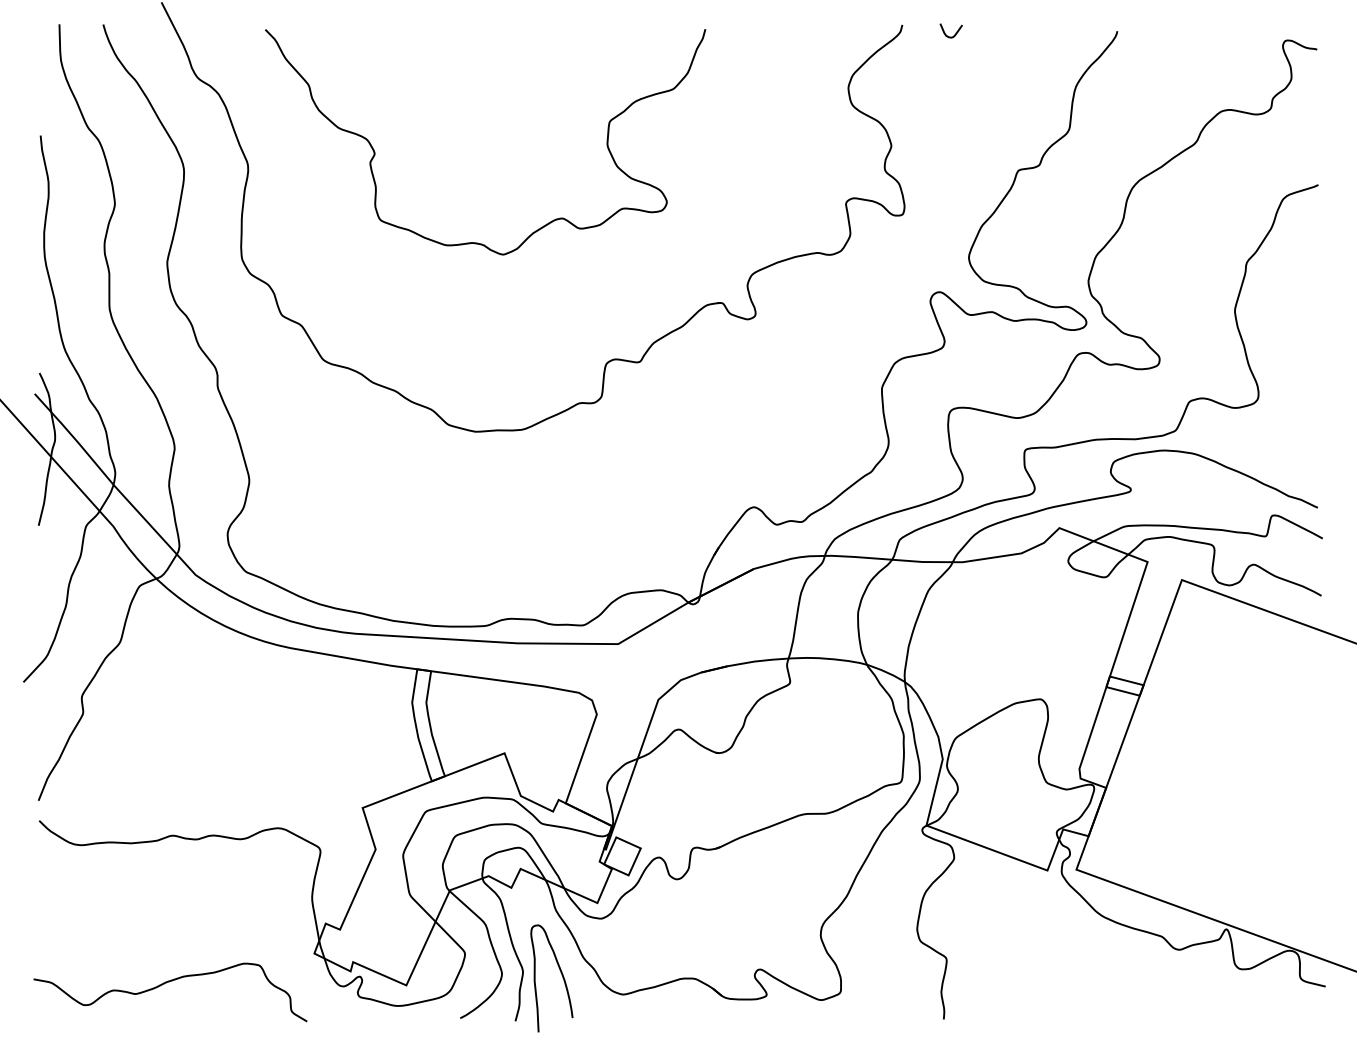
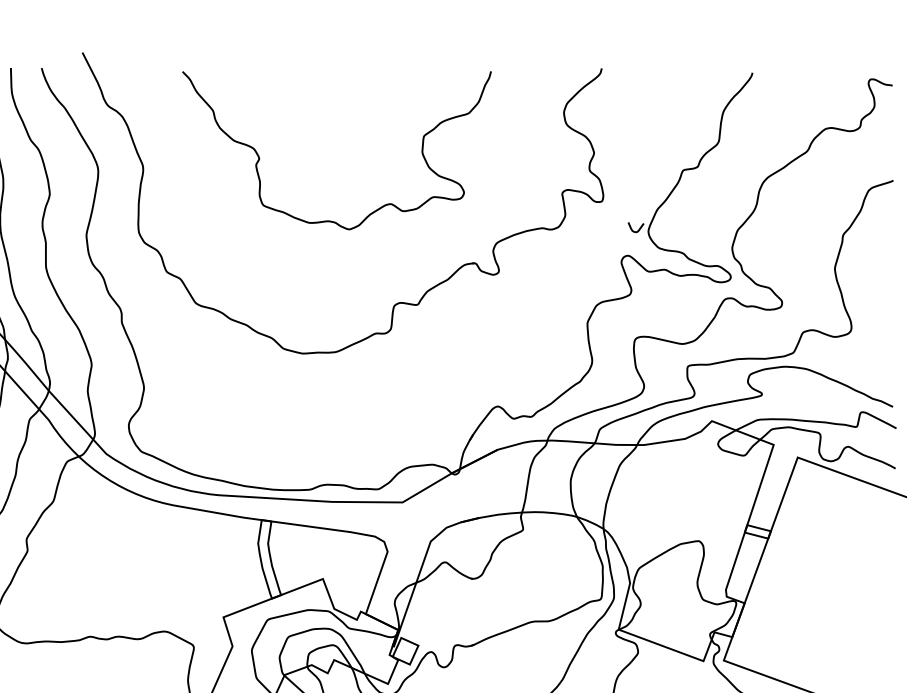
curve: (945, 32) -> (632, 228), moved
curve: (478, 242) -> (332, 220), moved

